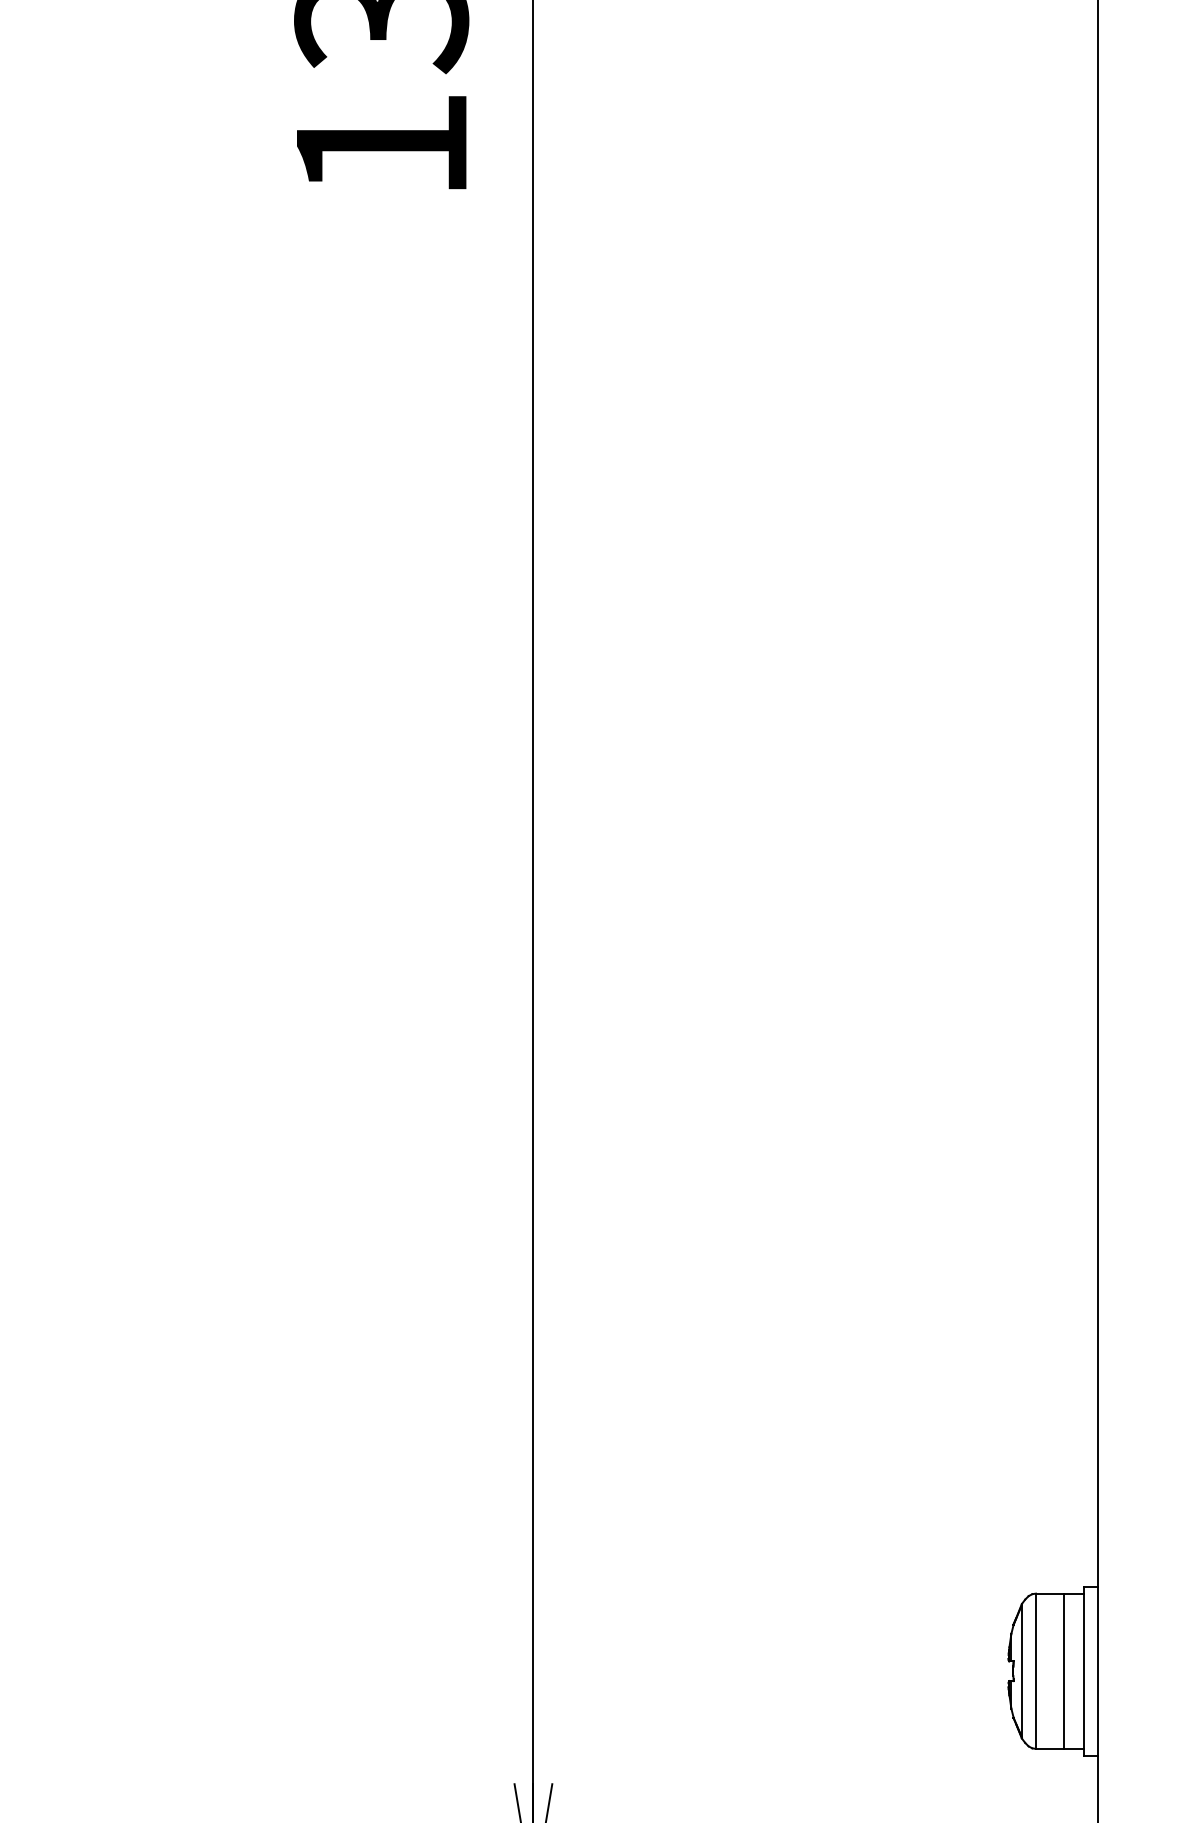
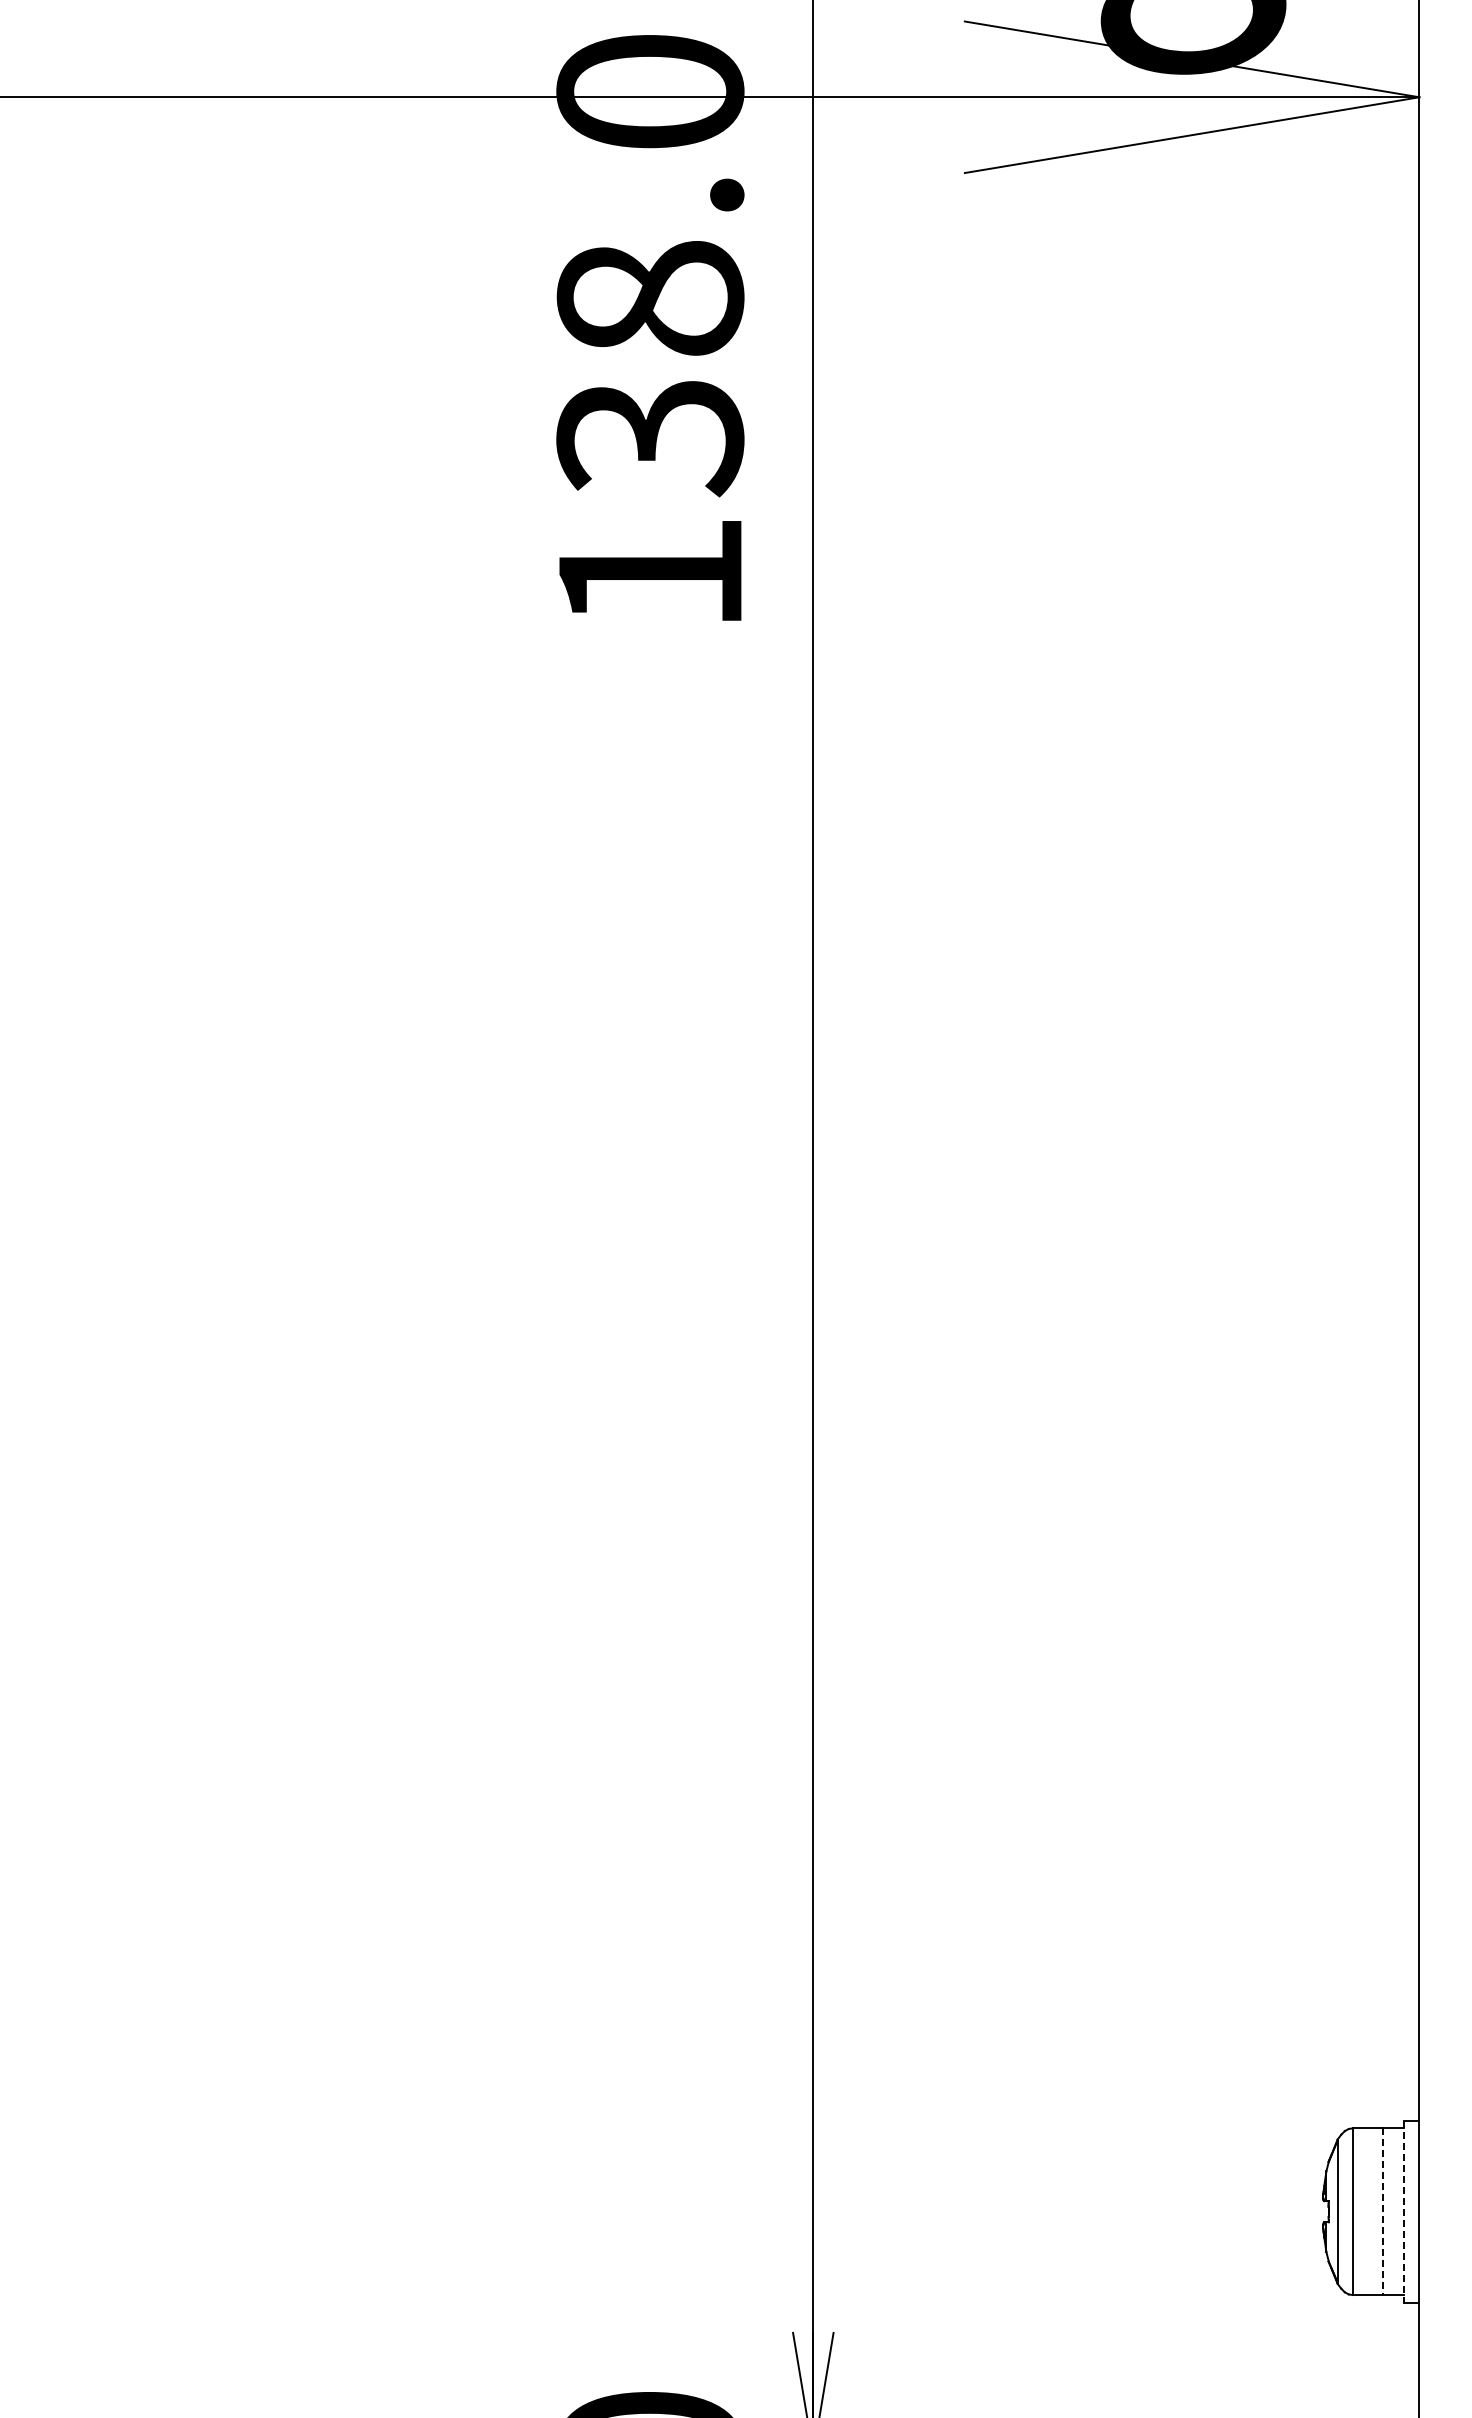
line: (1084, 1671) -> (1404, 2211), solid -> dashed
line: (1064, 1672) -> (1383, 2212), solid -> dashed

